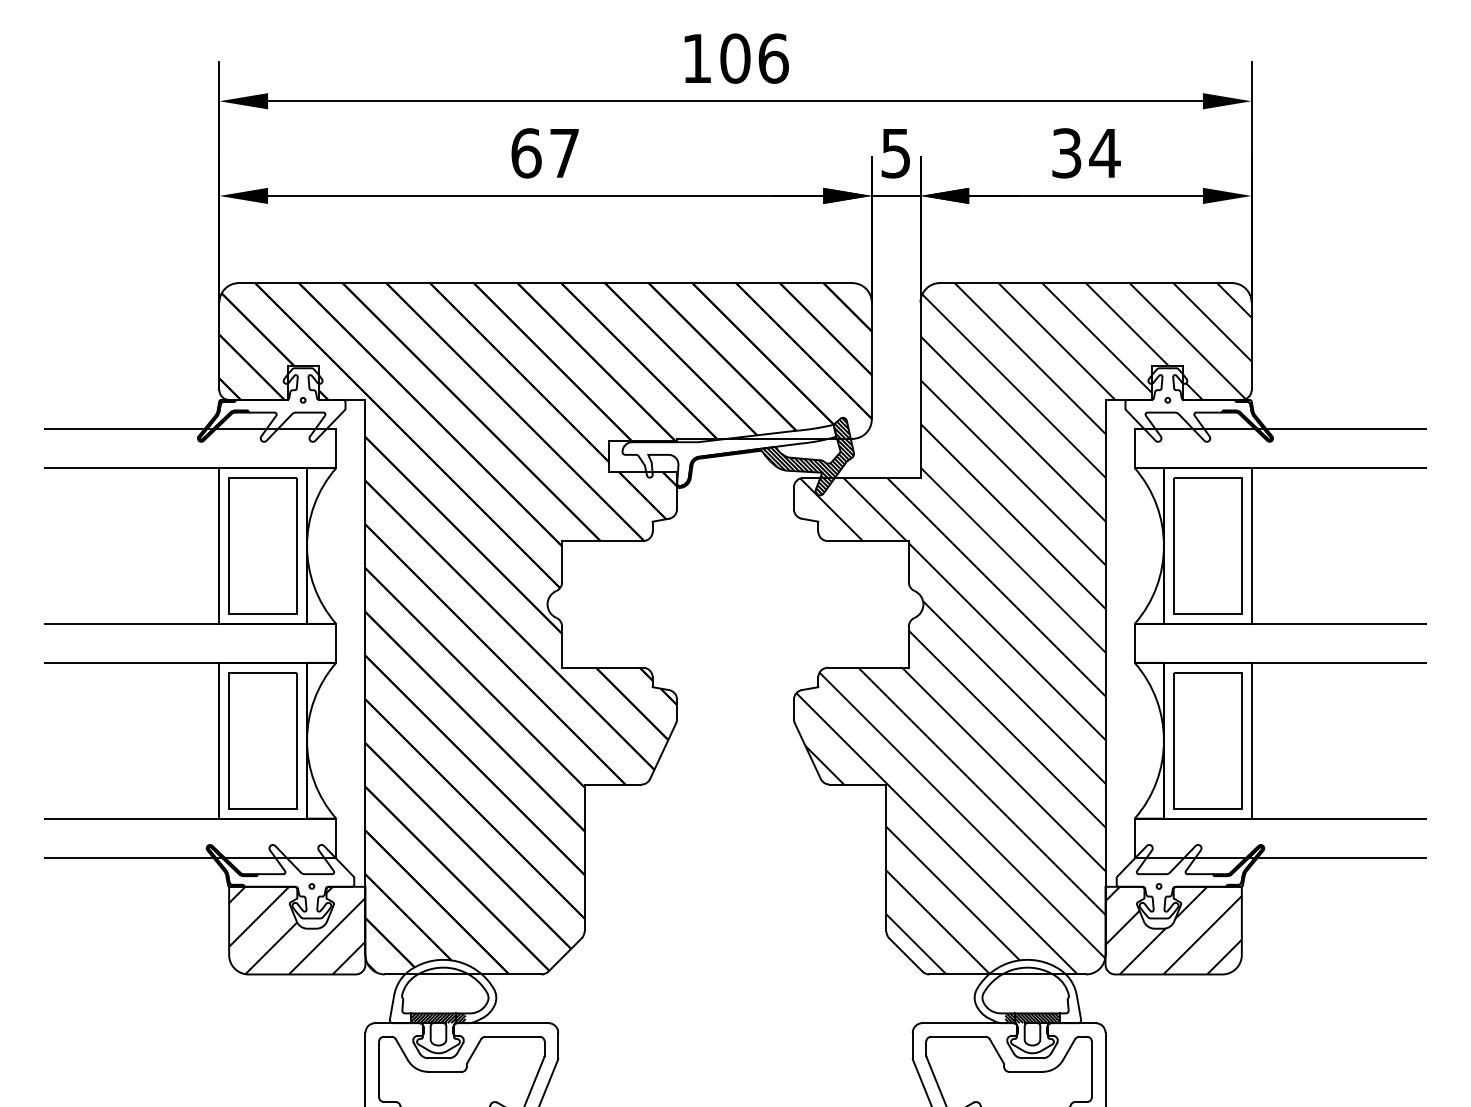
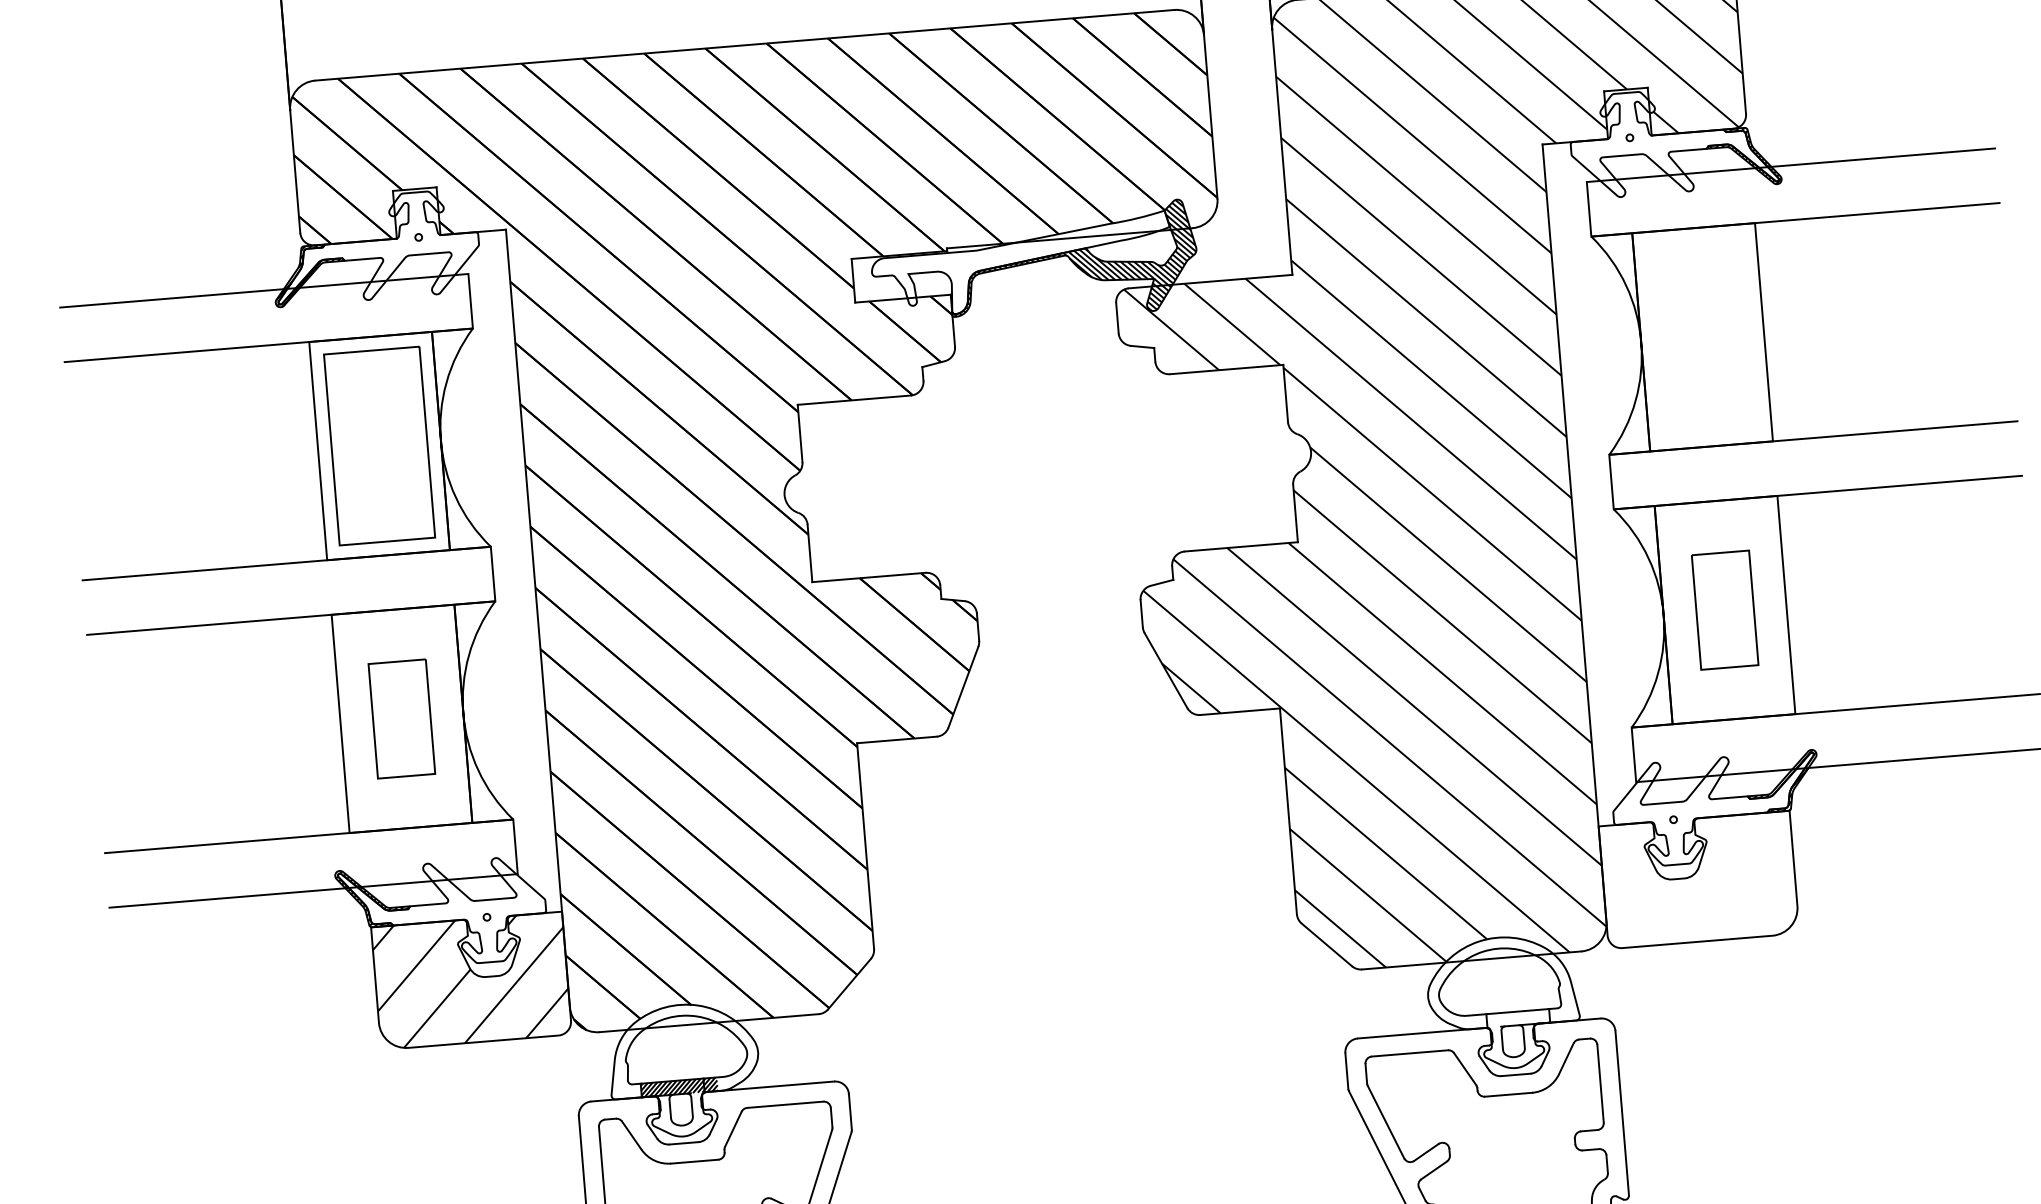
part: (1207, 545) -> (1702, 336), removed
part: (262, 740) -> (400, 718), size x0.6
part: (1207, 740) -> (1724, 609), size x0.6
hatch: (1173, 930) -> (1698, 879), removed
hatch: (1032, 1018) -> (1511, 1019), removed

